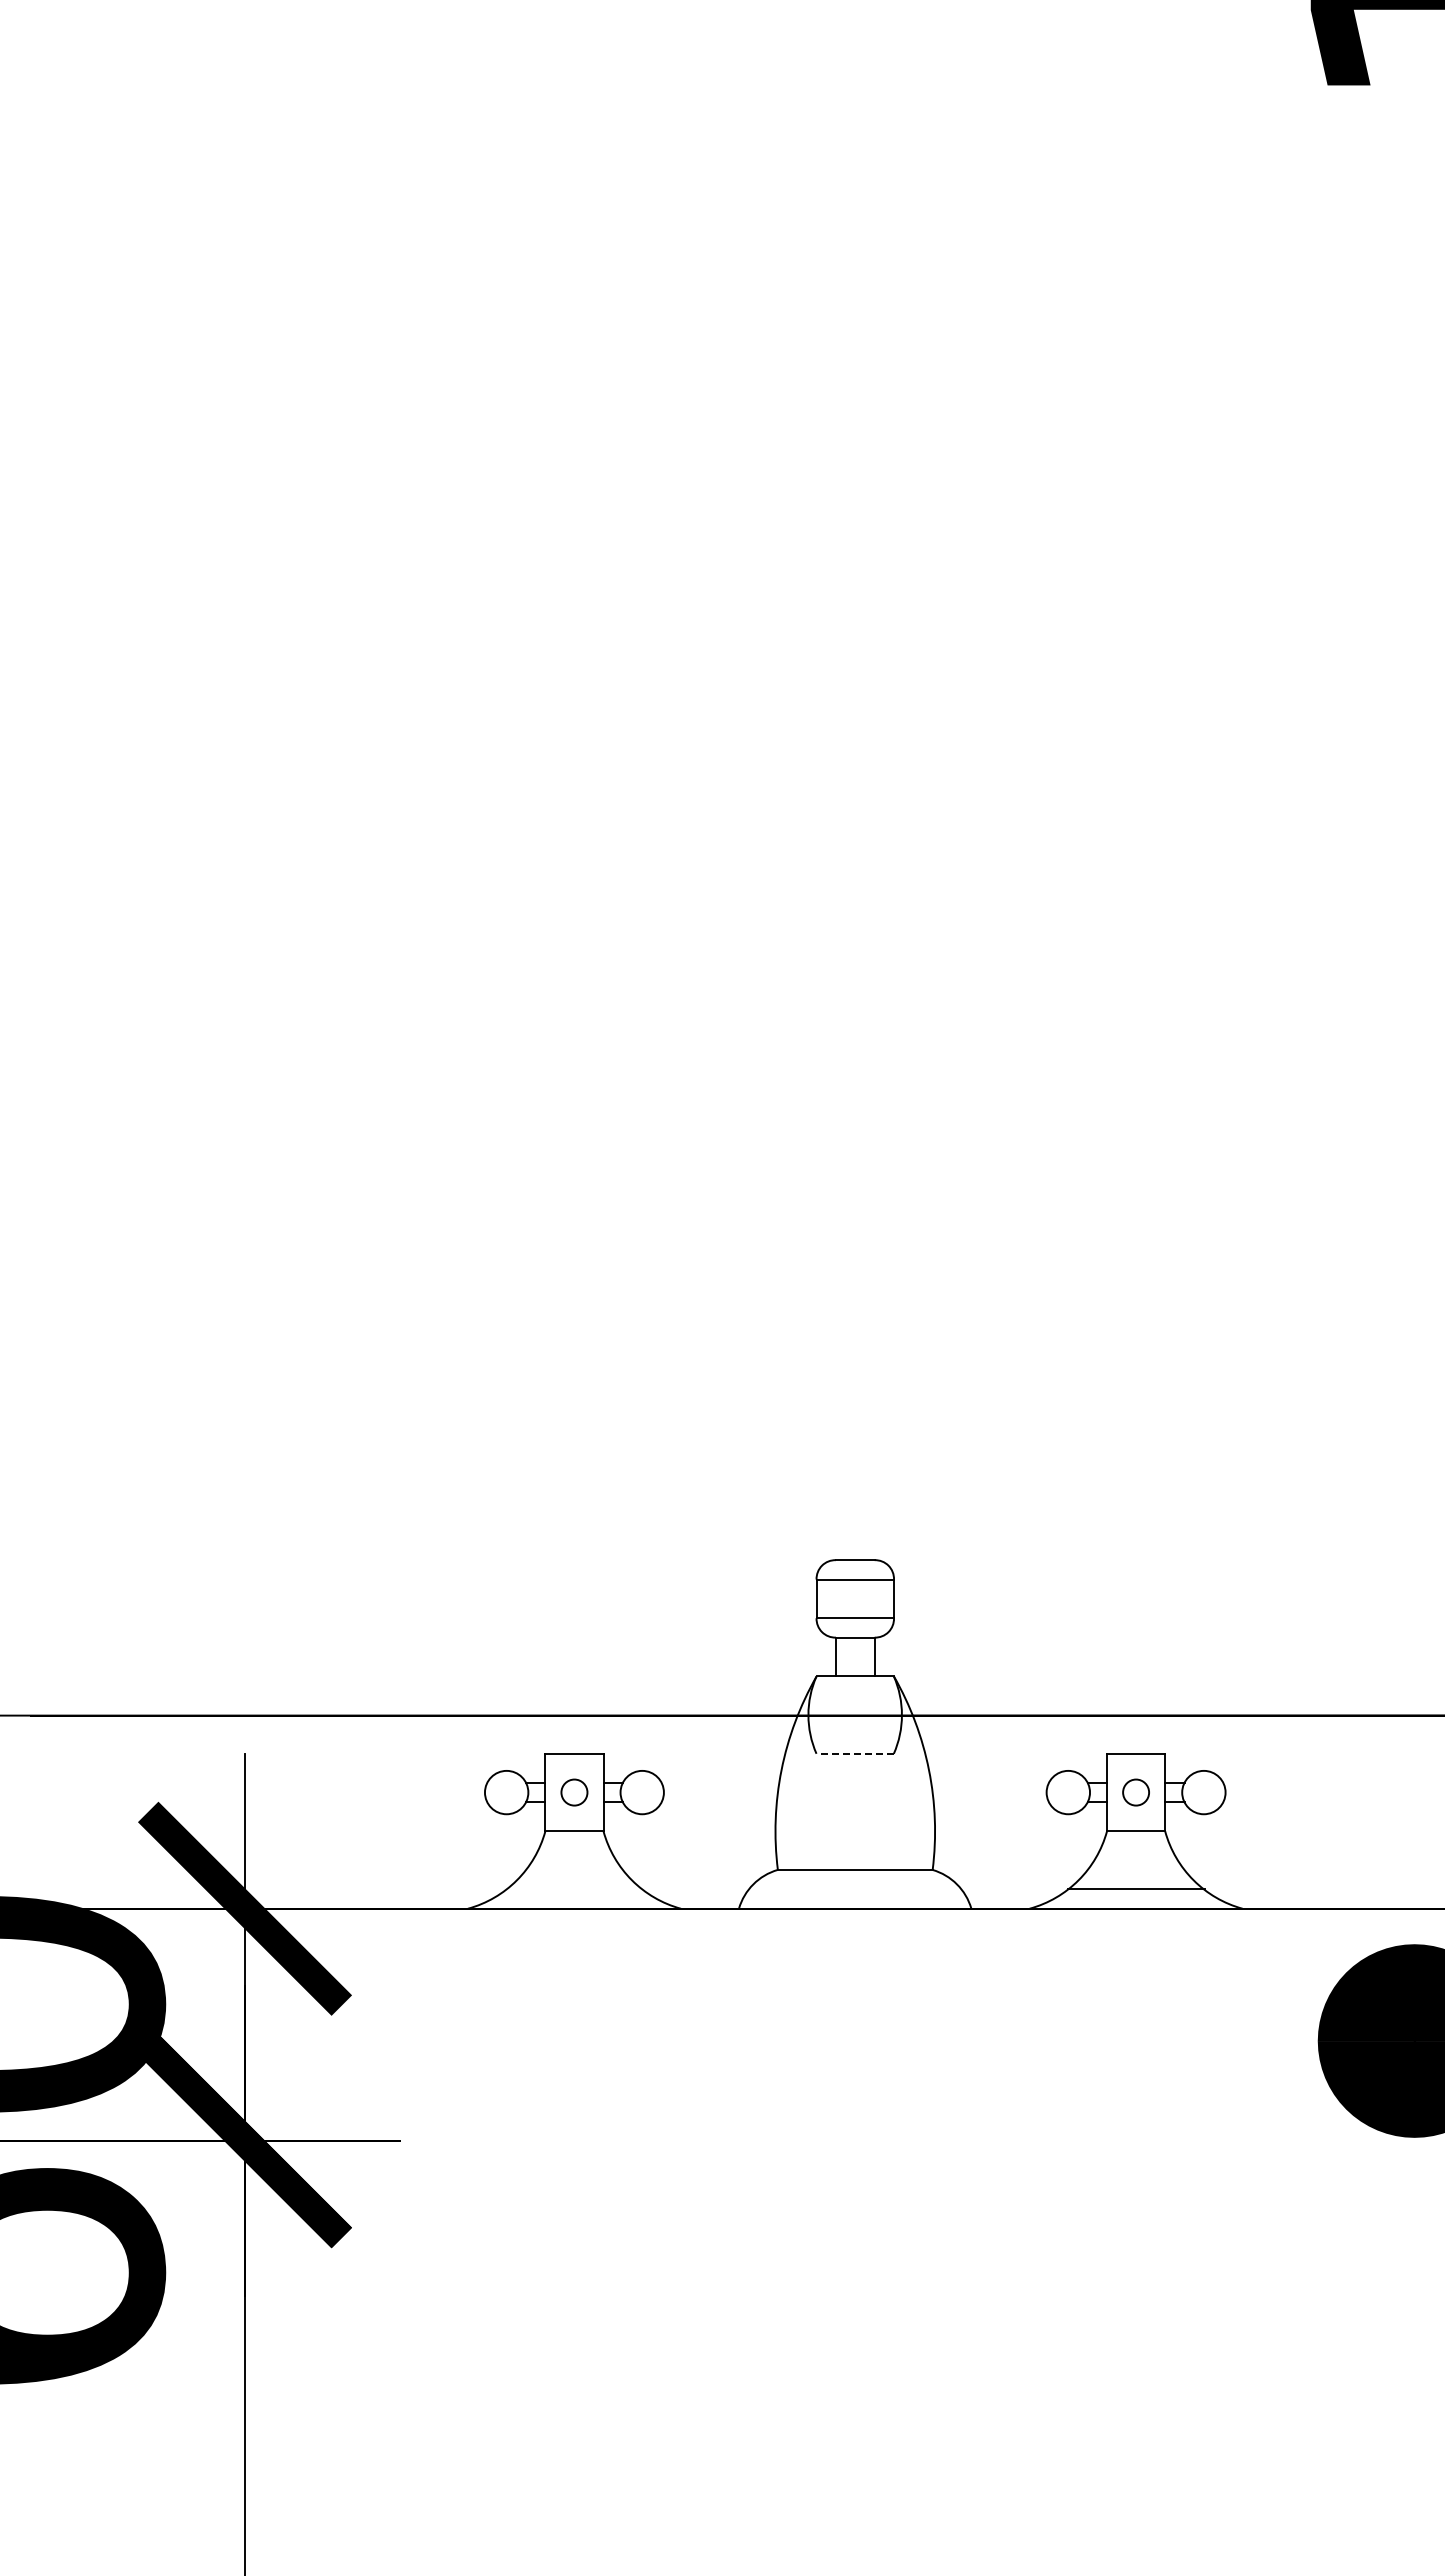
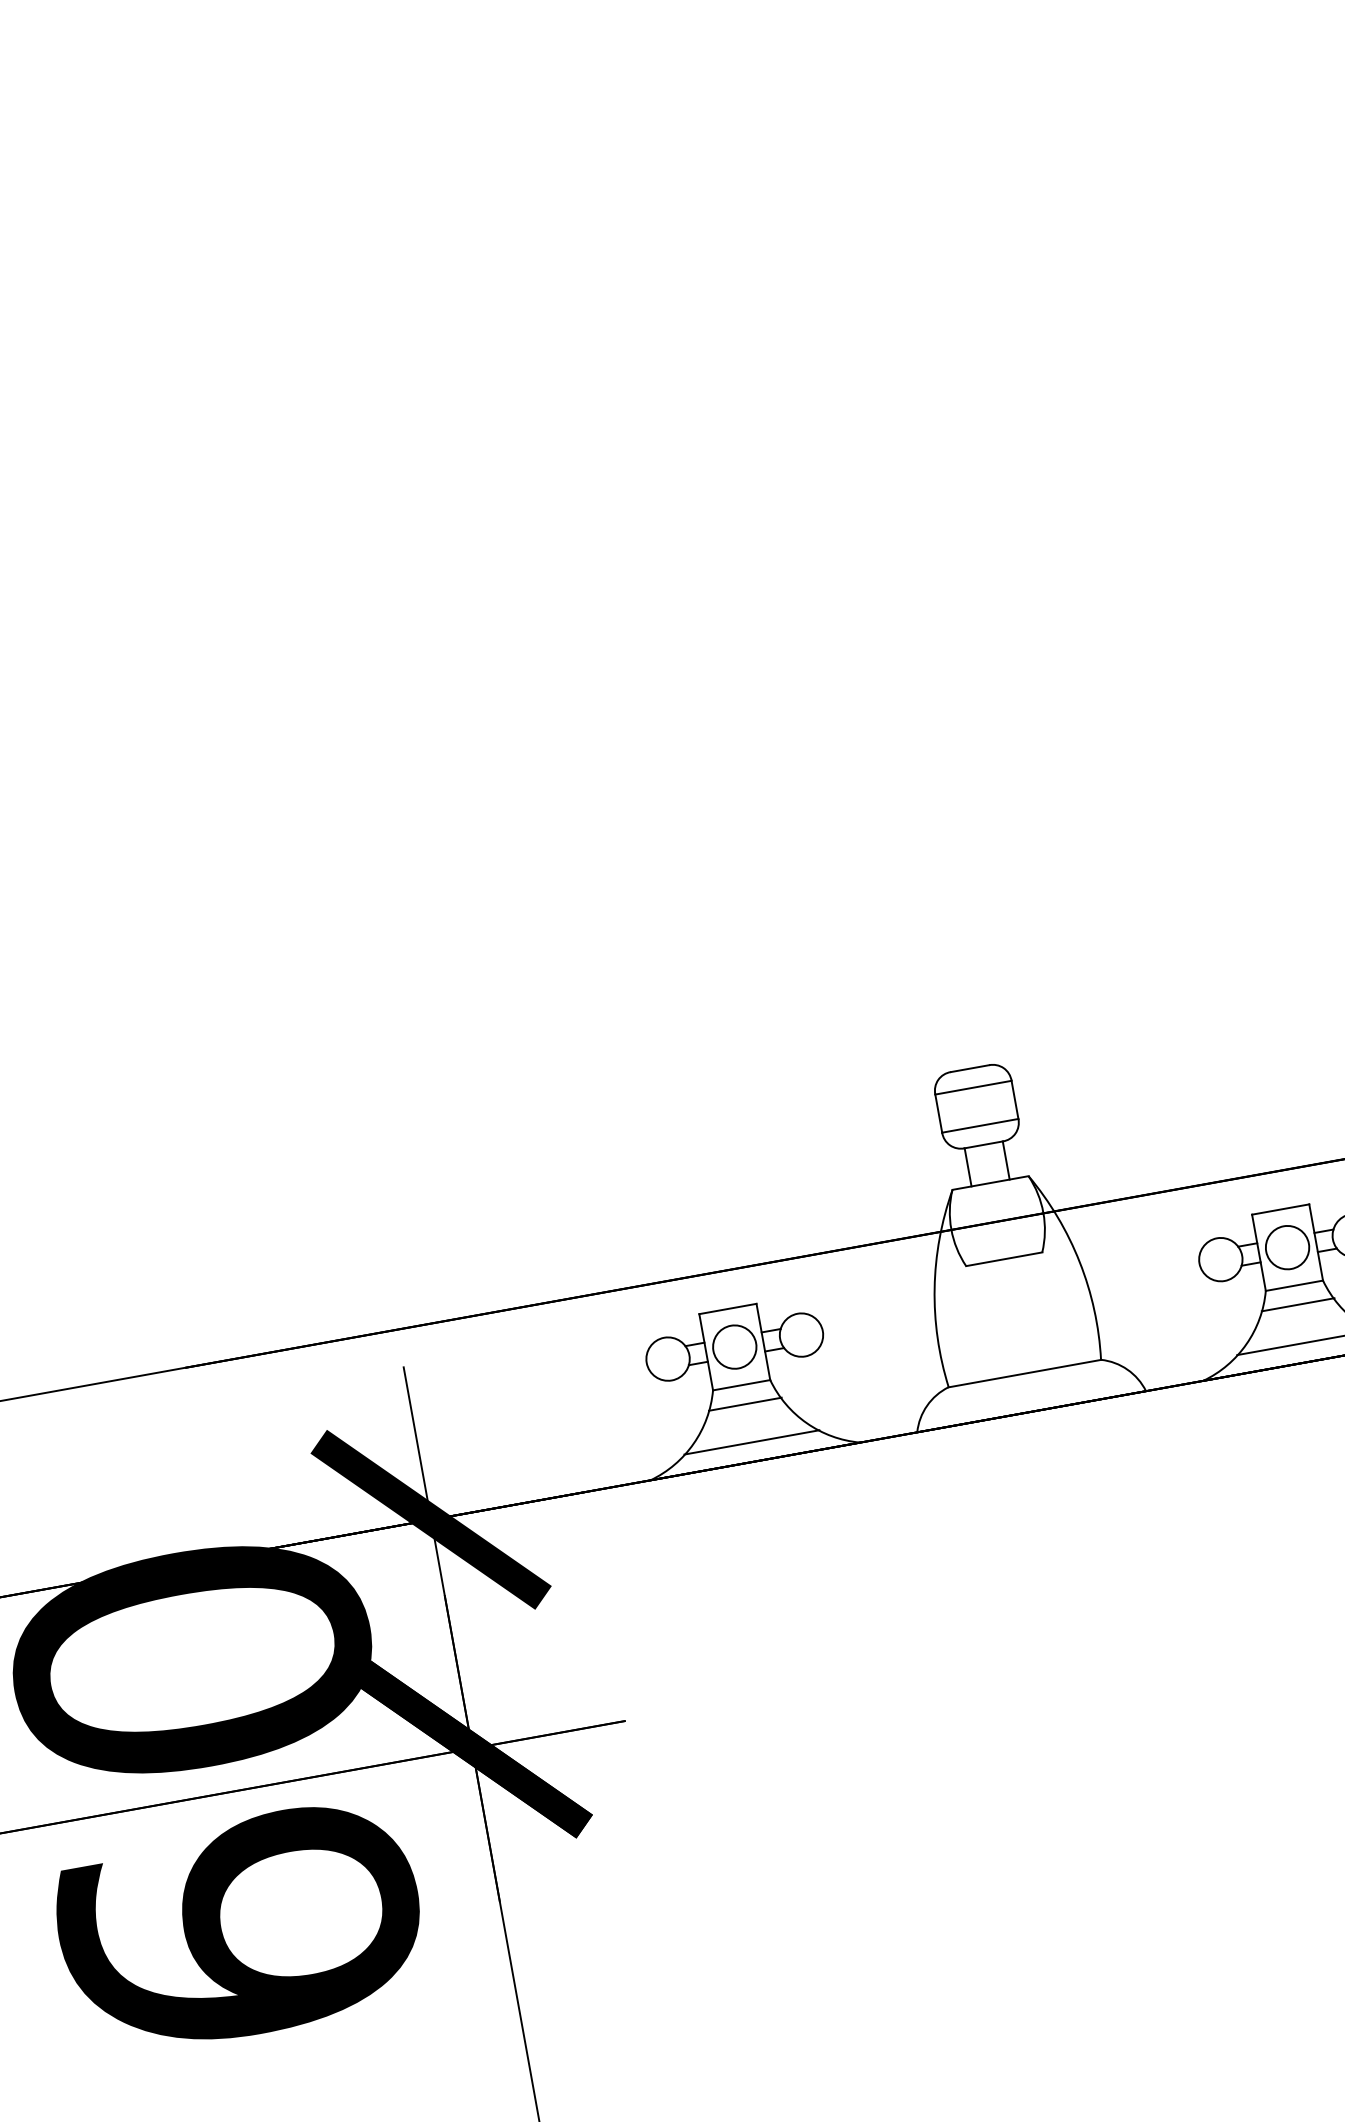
line: (855, 1753) -> (1004, 1258), dashed -> solid
circle: (574, 1792) -> (734, 1347), size x1.67
circle: (1135, 1792) -> (1286, 1247), size x1.67
line: (574, 1850) -> (745, 1404), added
line: (1136, 1850) -> (1298, 1304), added
line: (574, 1889) -> (751, 1442), added

